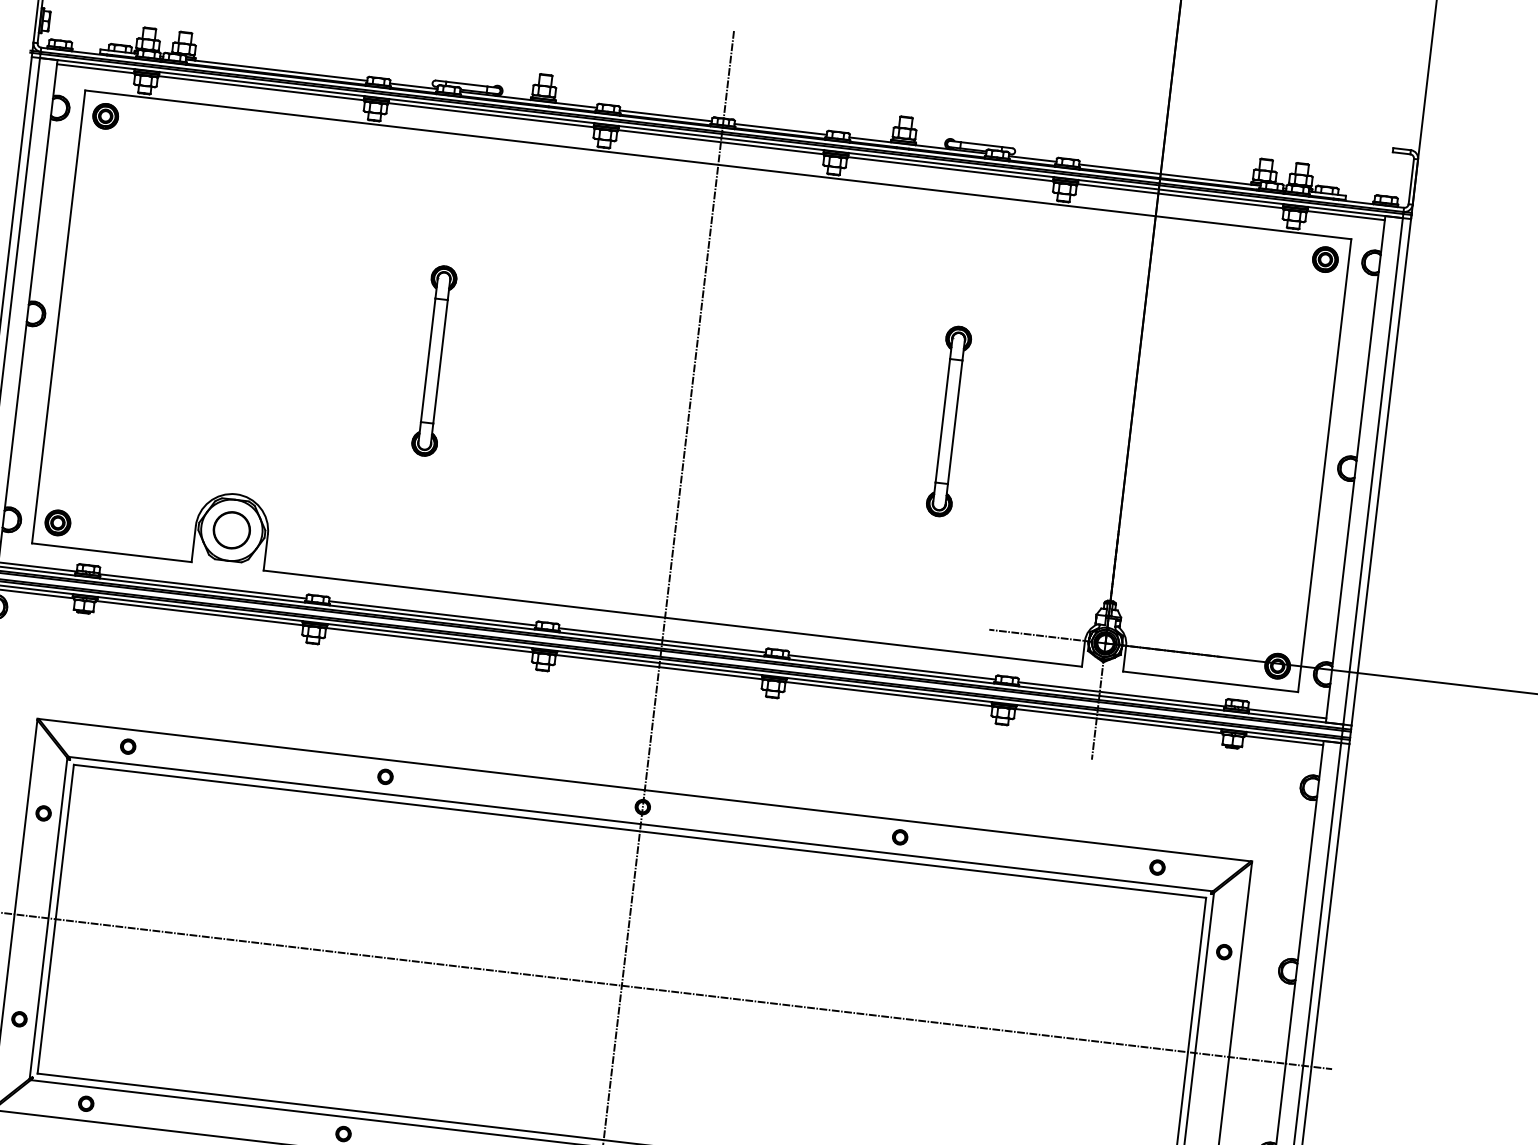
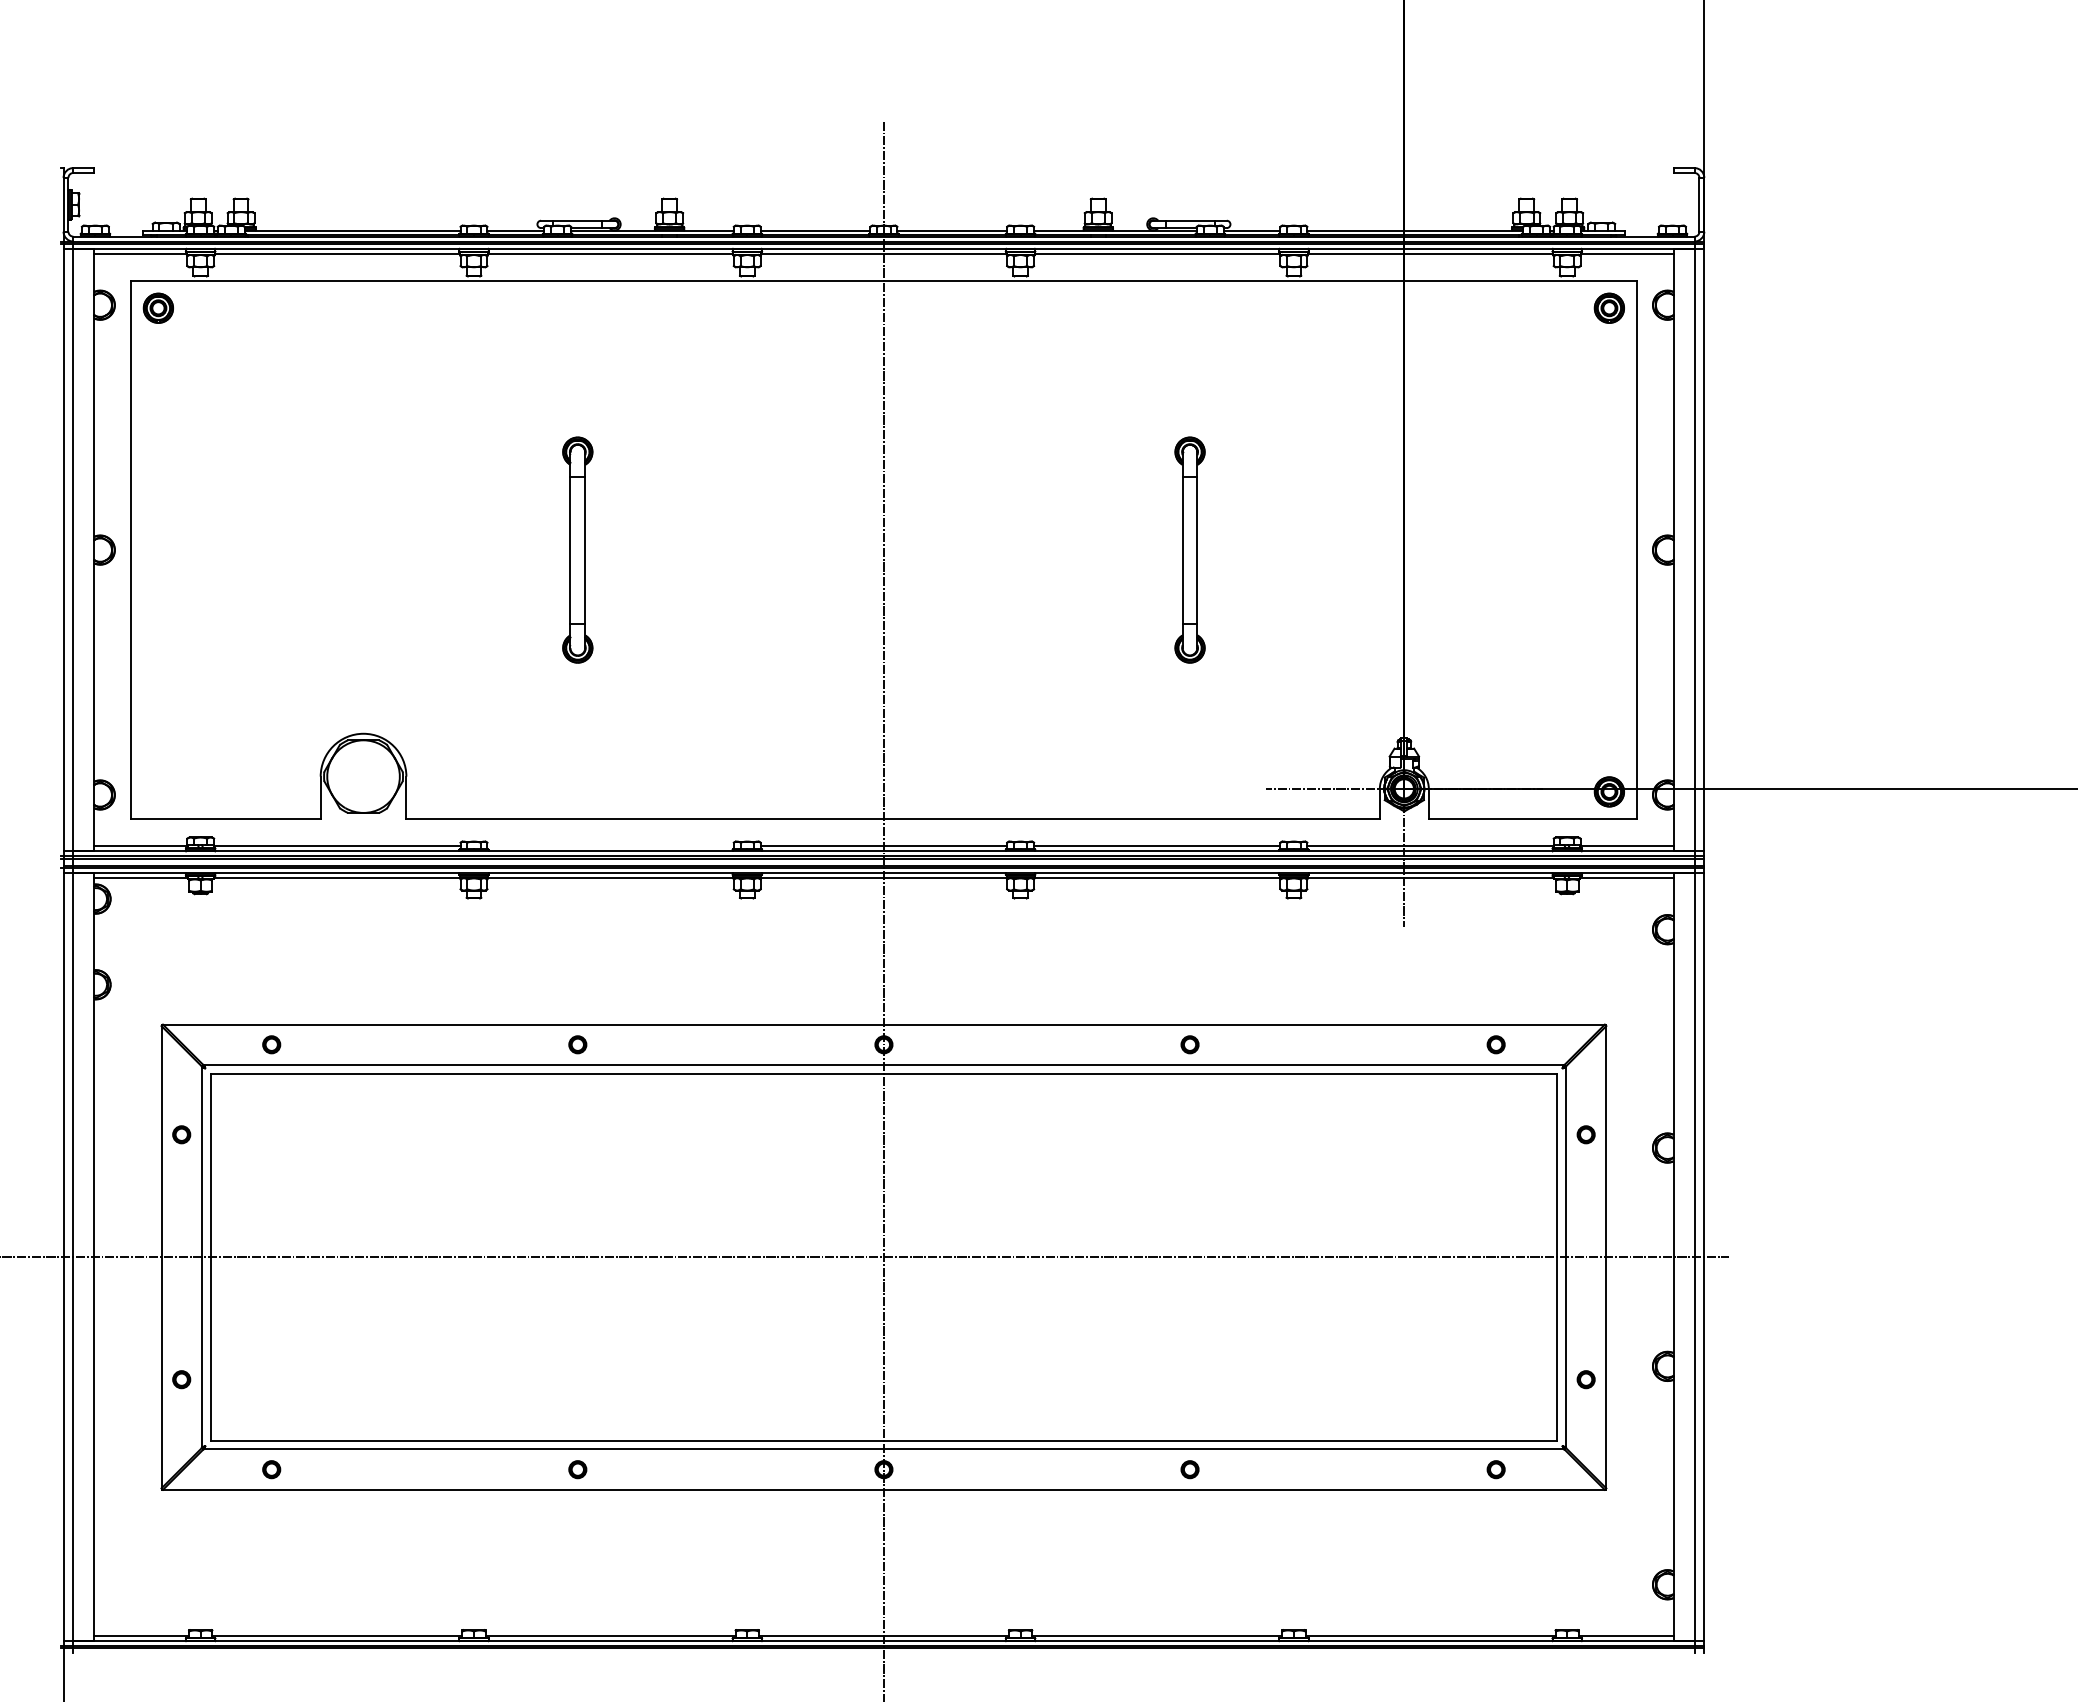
part: (57, 522) -> (157, 791), removed
circle: (231, 530) -> (363, 776), removed
line: (432, 613) -> (610, 846), removed

